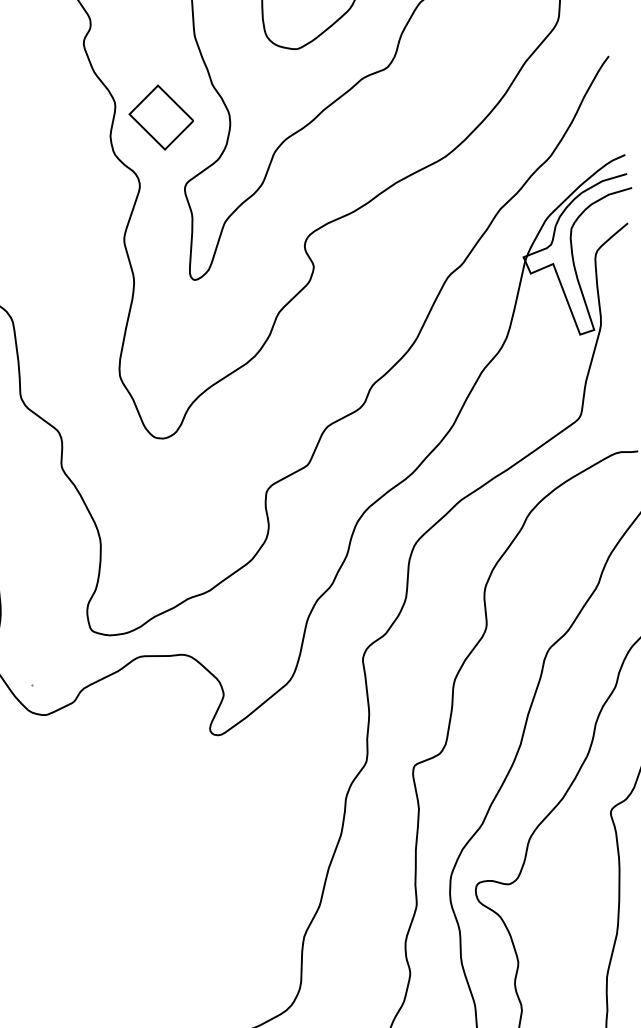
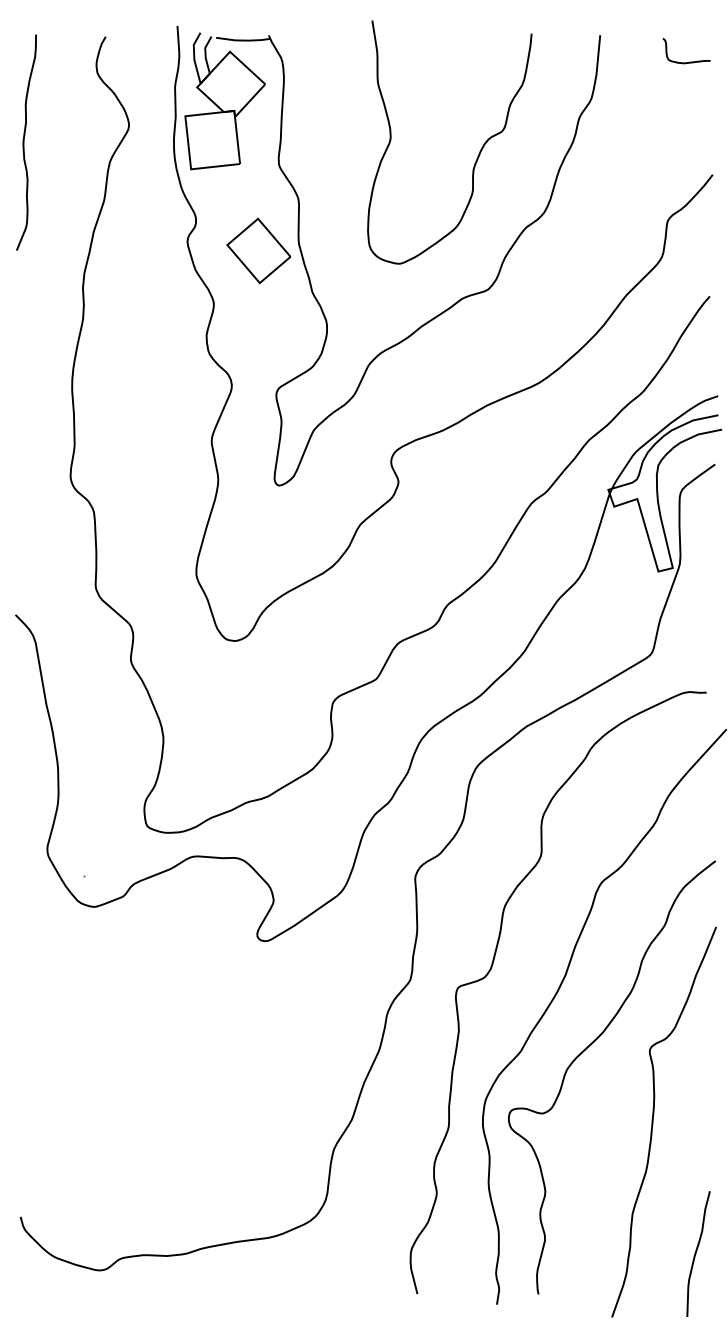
part: (161, 117) -> (258, 250), moved

